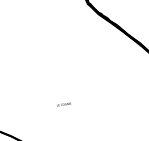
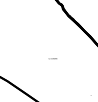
text: (63, 104) -> (52, 58), moved

